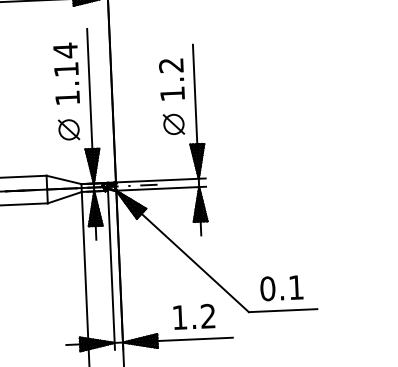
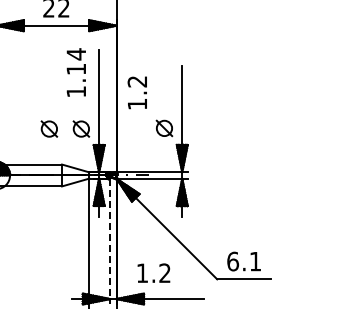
text: (65, 73) -> (75, 72), moved
text: (170, 79) -> (136, 92), moved
part: (28, 130) -> (49, 128), added
line: (112, 270) -> (110, 241), solid -> dashed
text: (268, 288) -> (233, 261), 0.1 -> 6.1
text: (193, 315) -> (153, 272), moved

